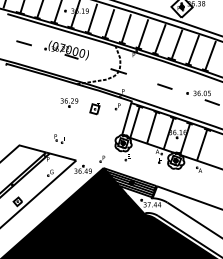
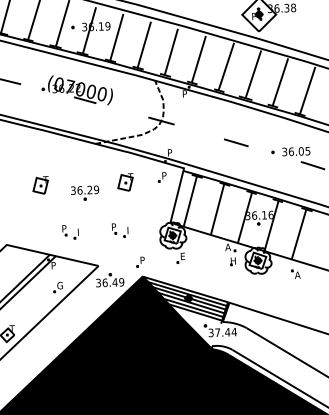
part: (69, 102) -> (85, 192), moved
part: (41, 109) -> (40, 186), added
part: (90, 138) -> (120, 229), added

